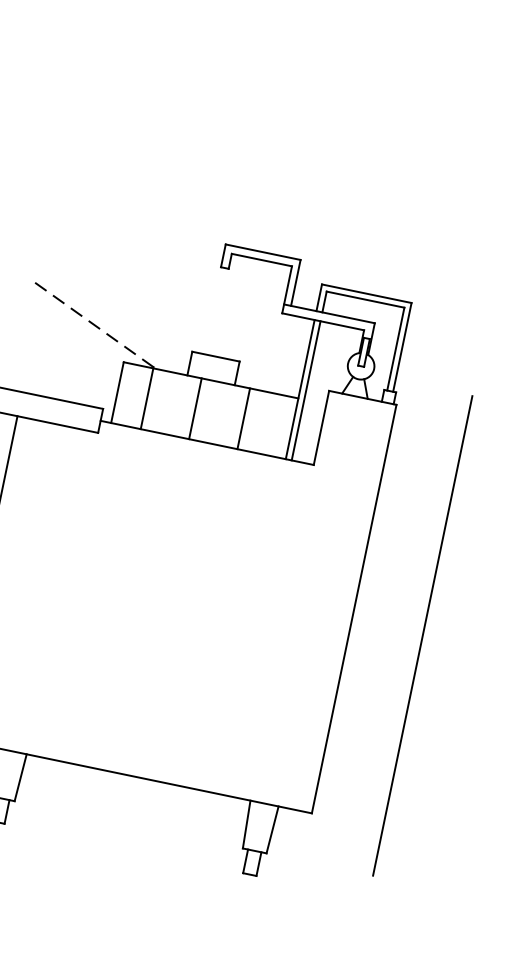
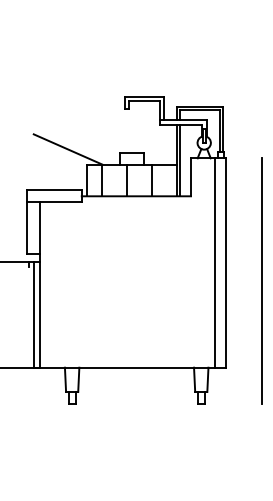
line: (91, 323) -> (67, 149), dashed -> solid
line: (332, 603) -> (214, 262), added
line: (422, 634) -> (261, 280), moved

